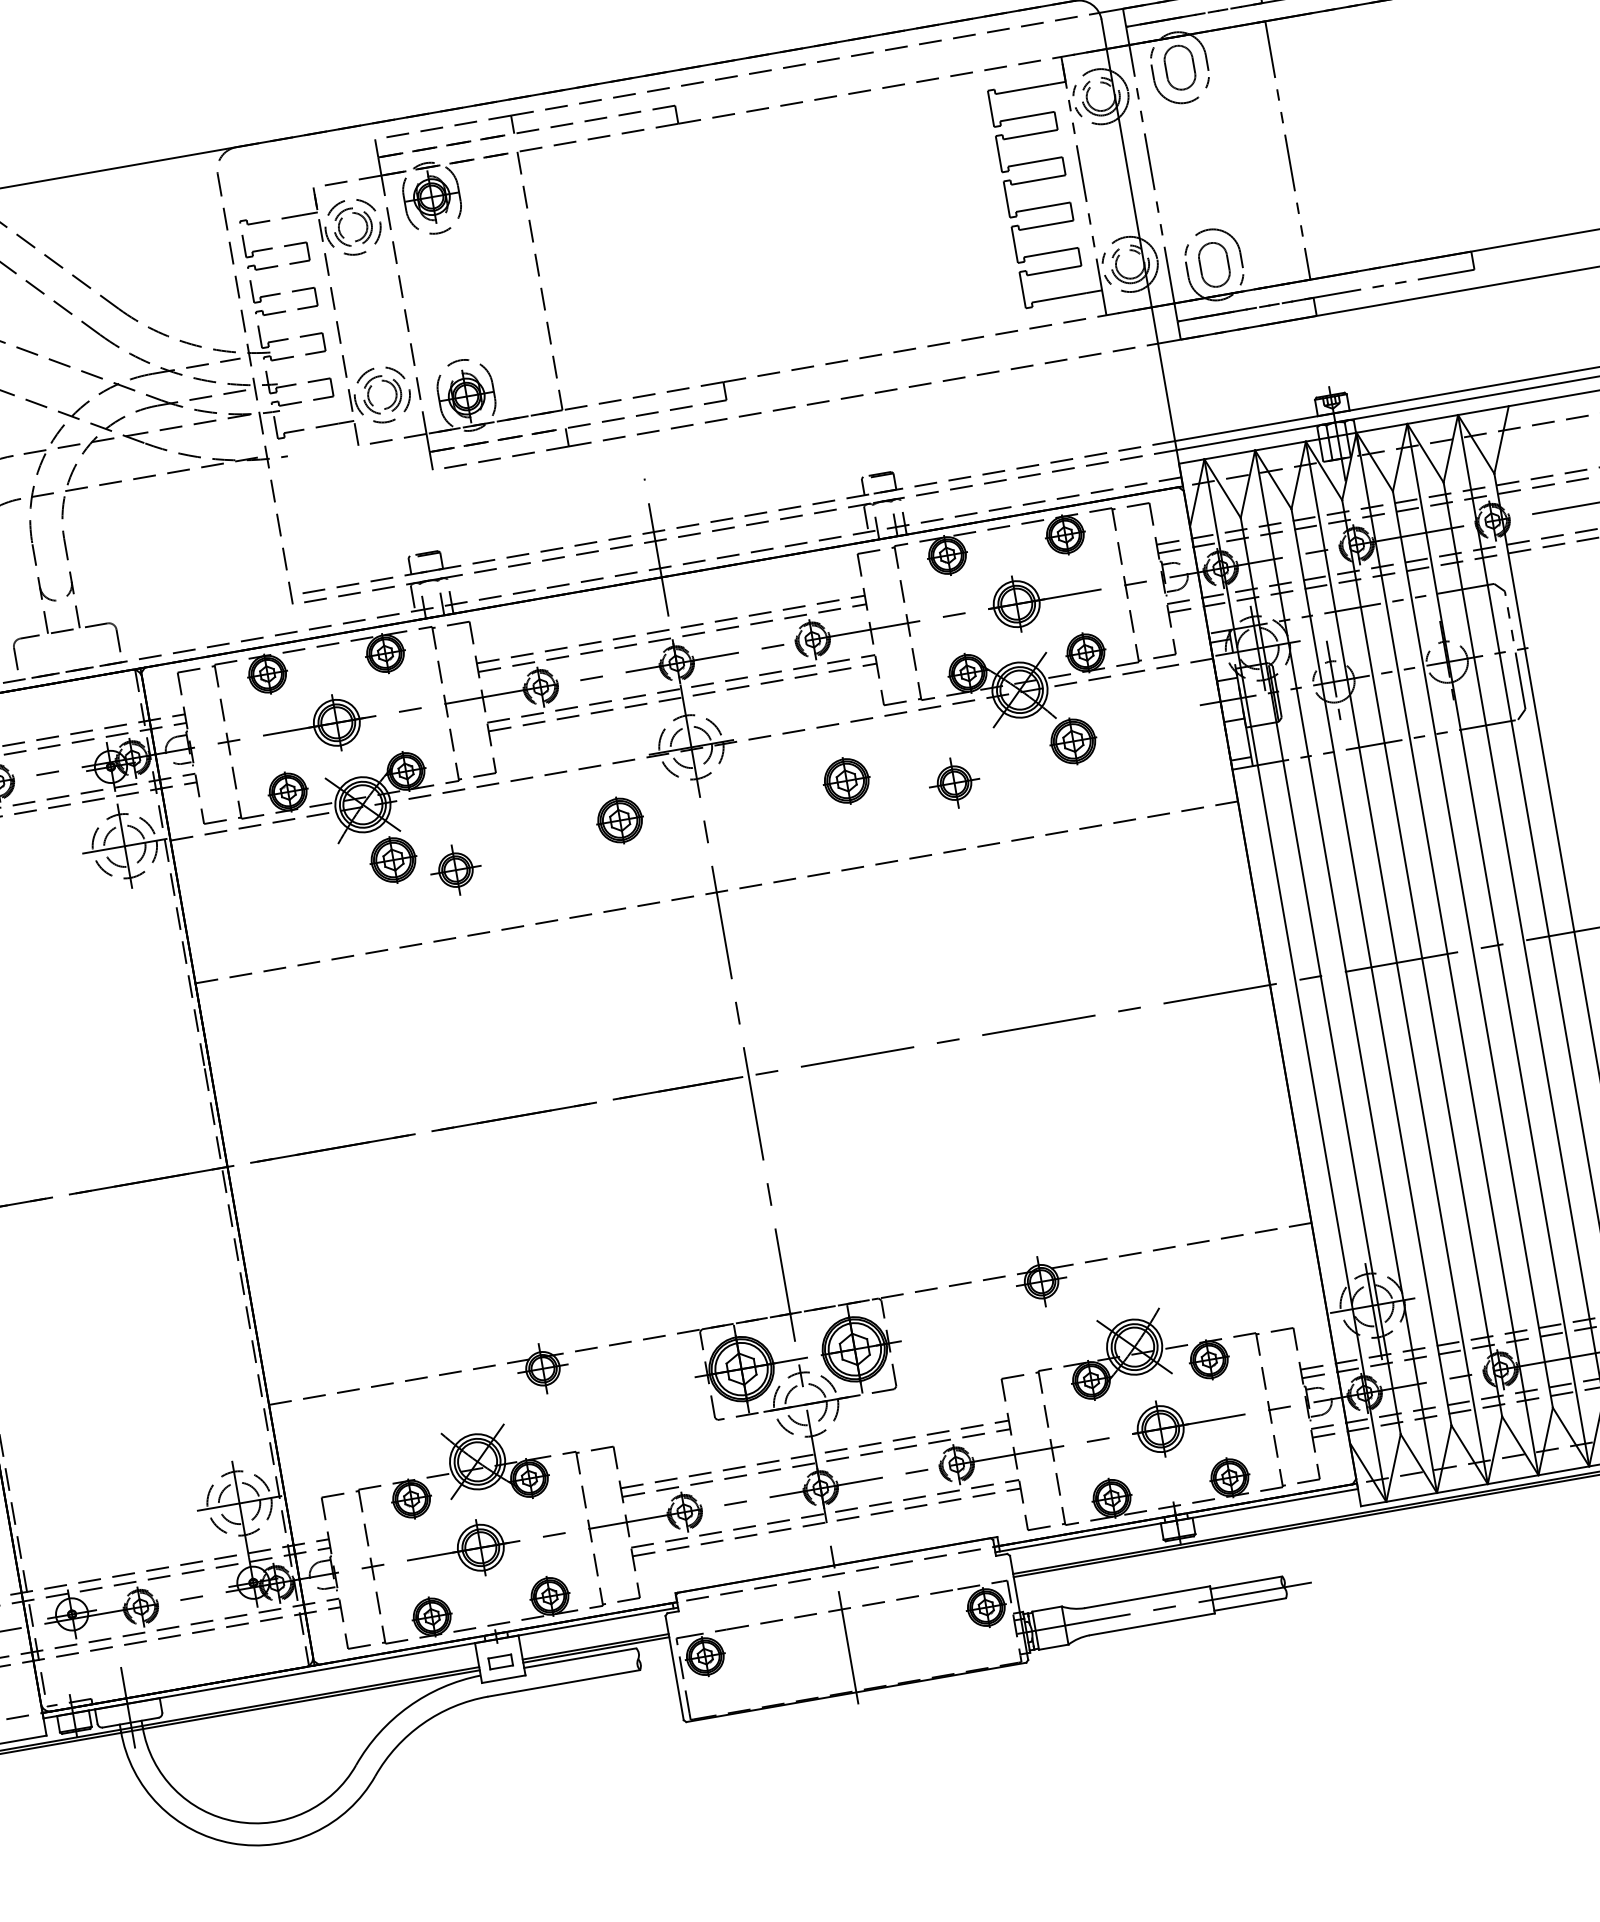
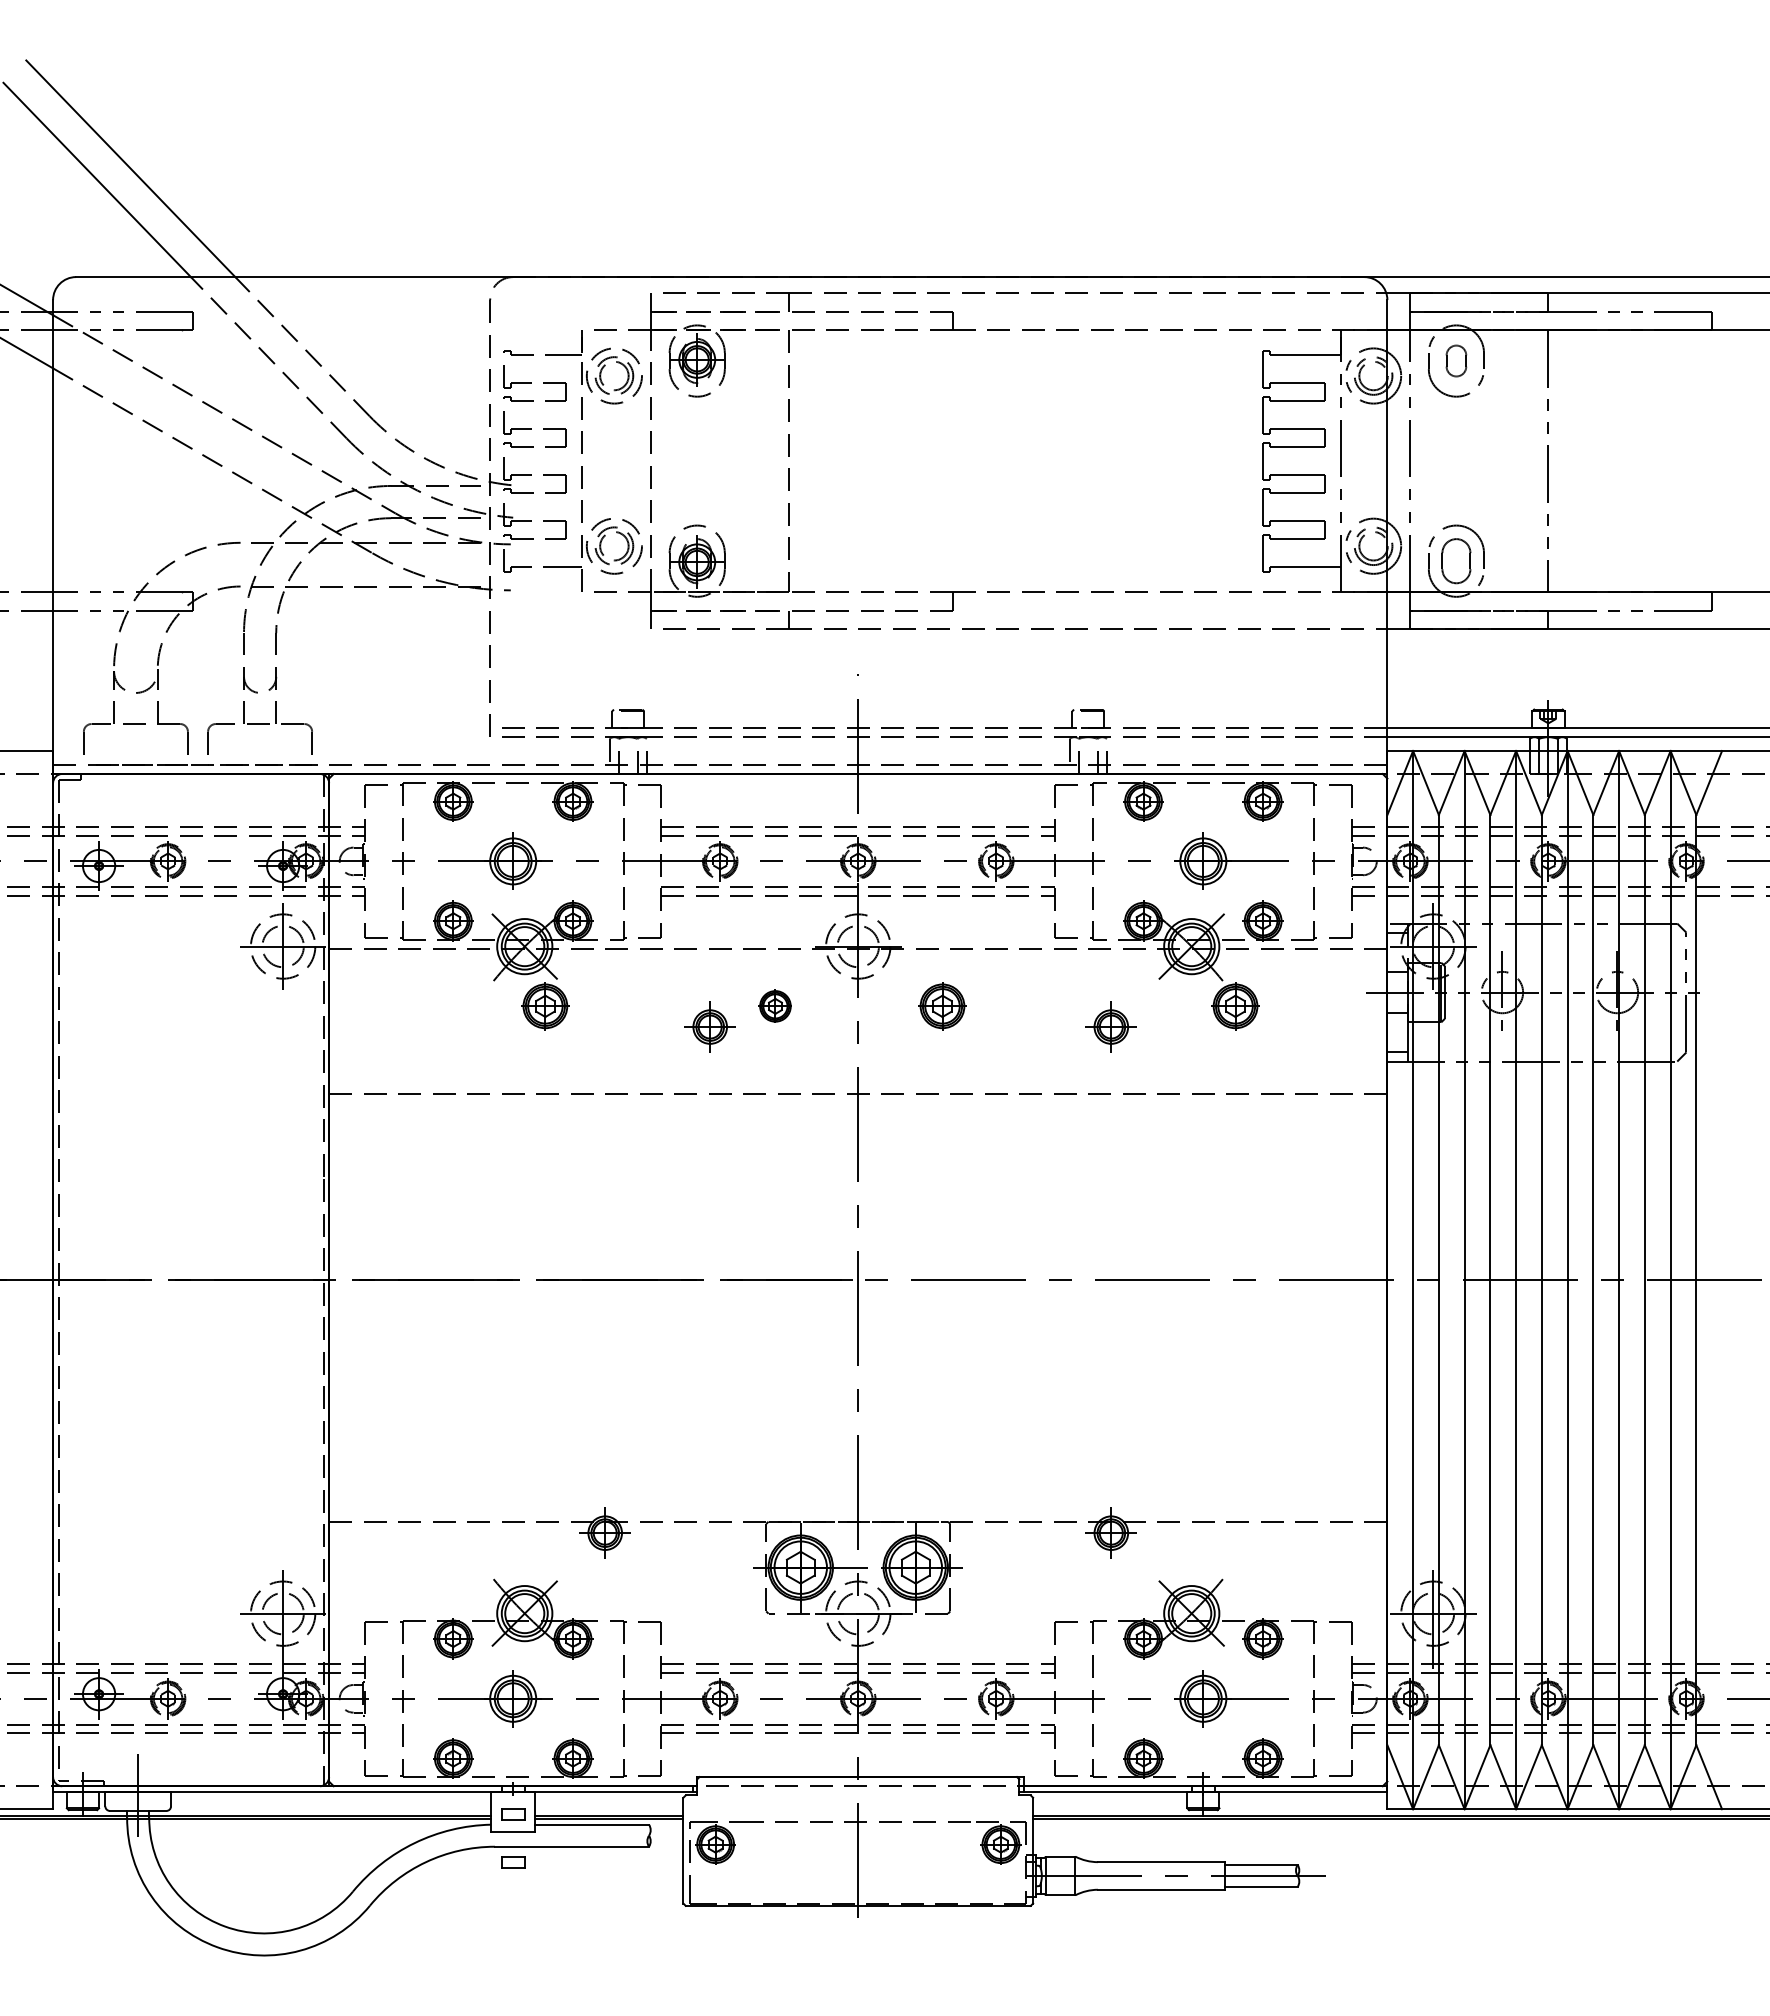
part: (1179, 67) -> (1456, 360), size x0.7
part: (846, 781) -> (942, 1006), moved
part: (620, 820) -> (775, 1006), size x0.7
part: (455, 869) -> (709, 1026), moved
part: (509, 1708) -> (513, 1862), added

